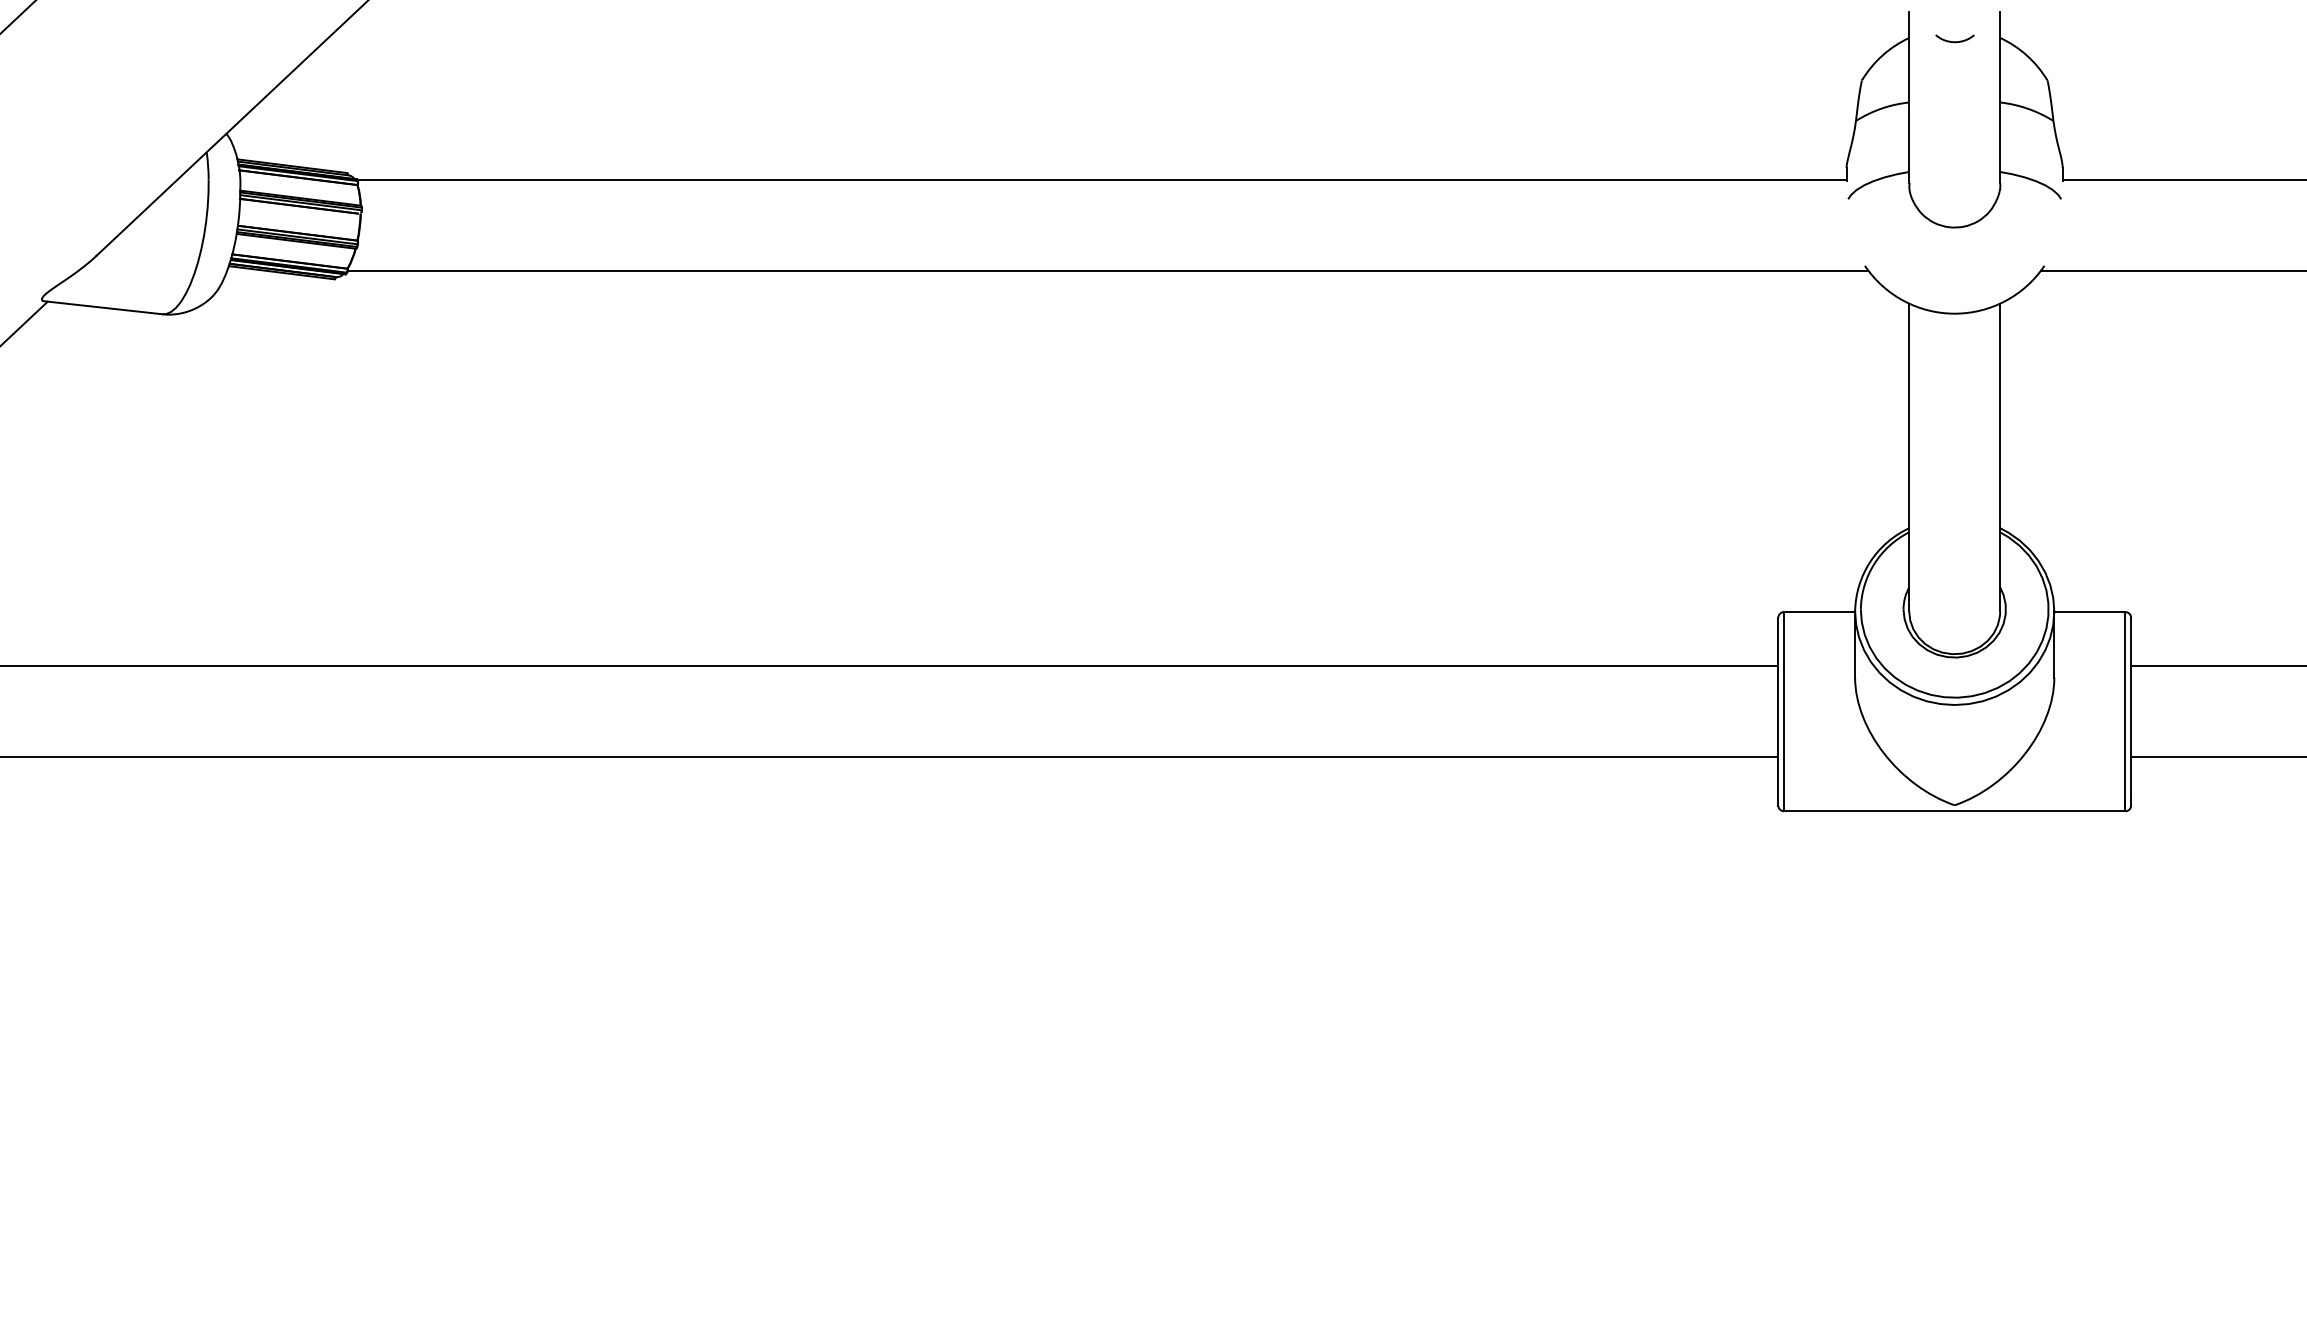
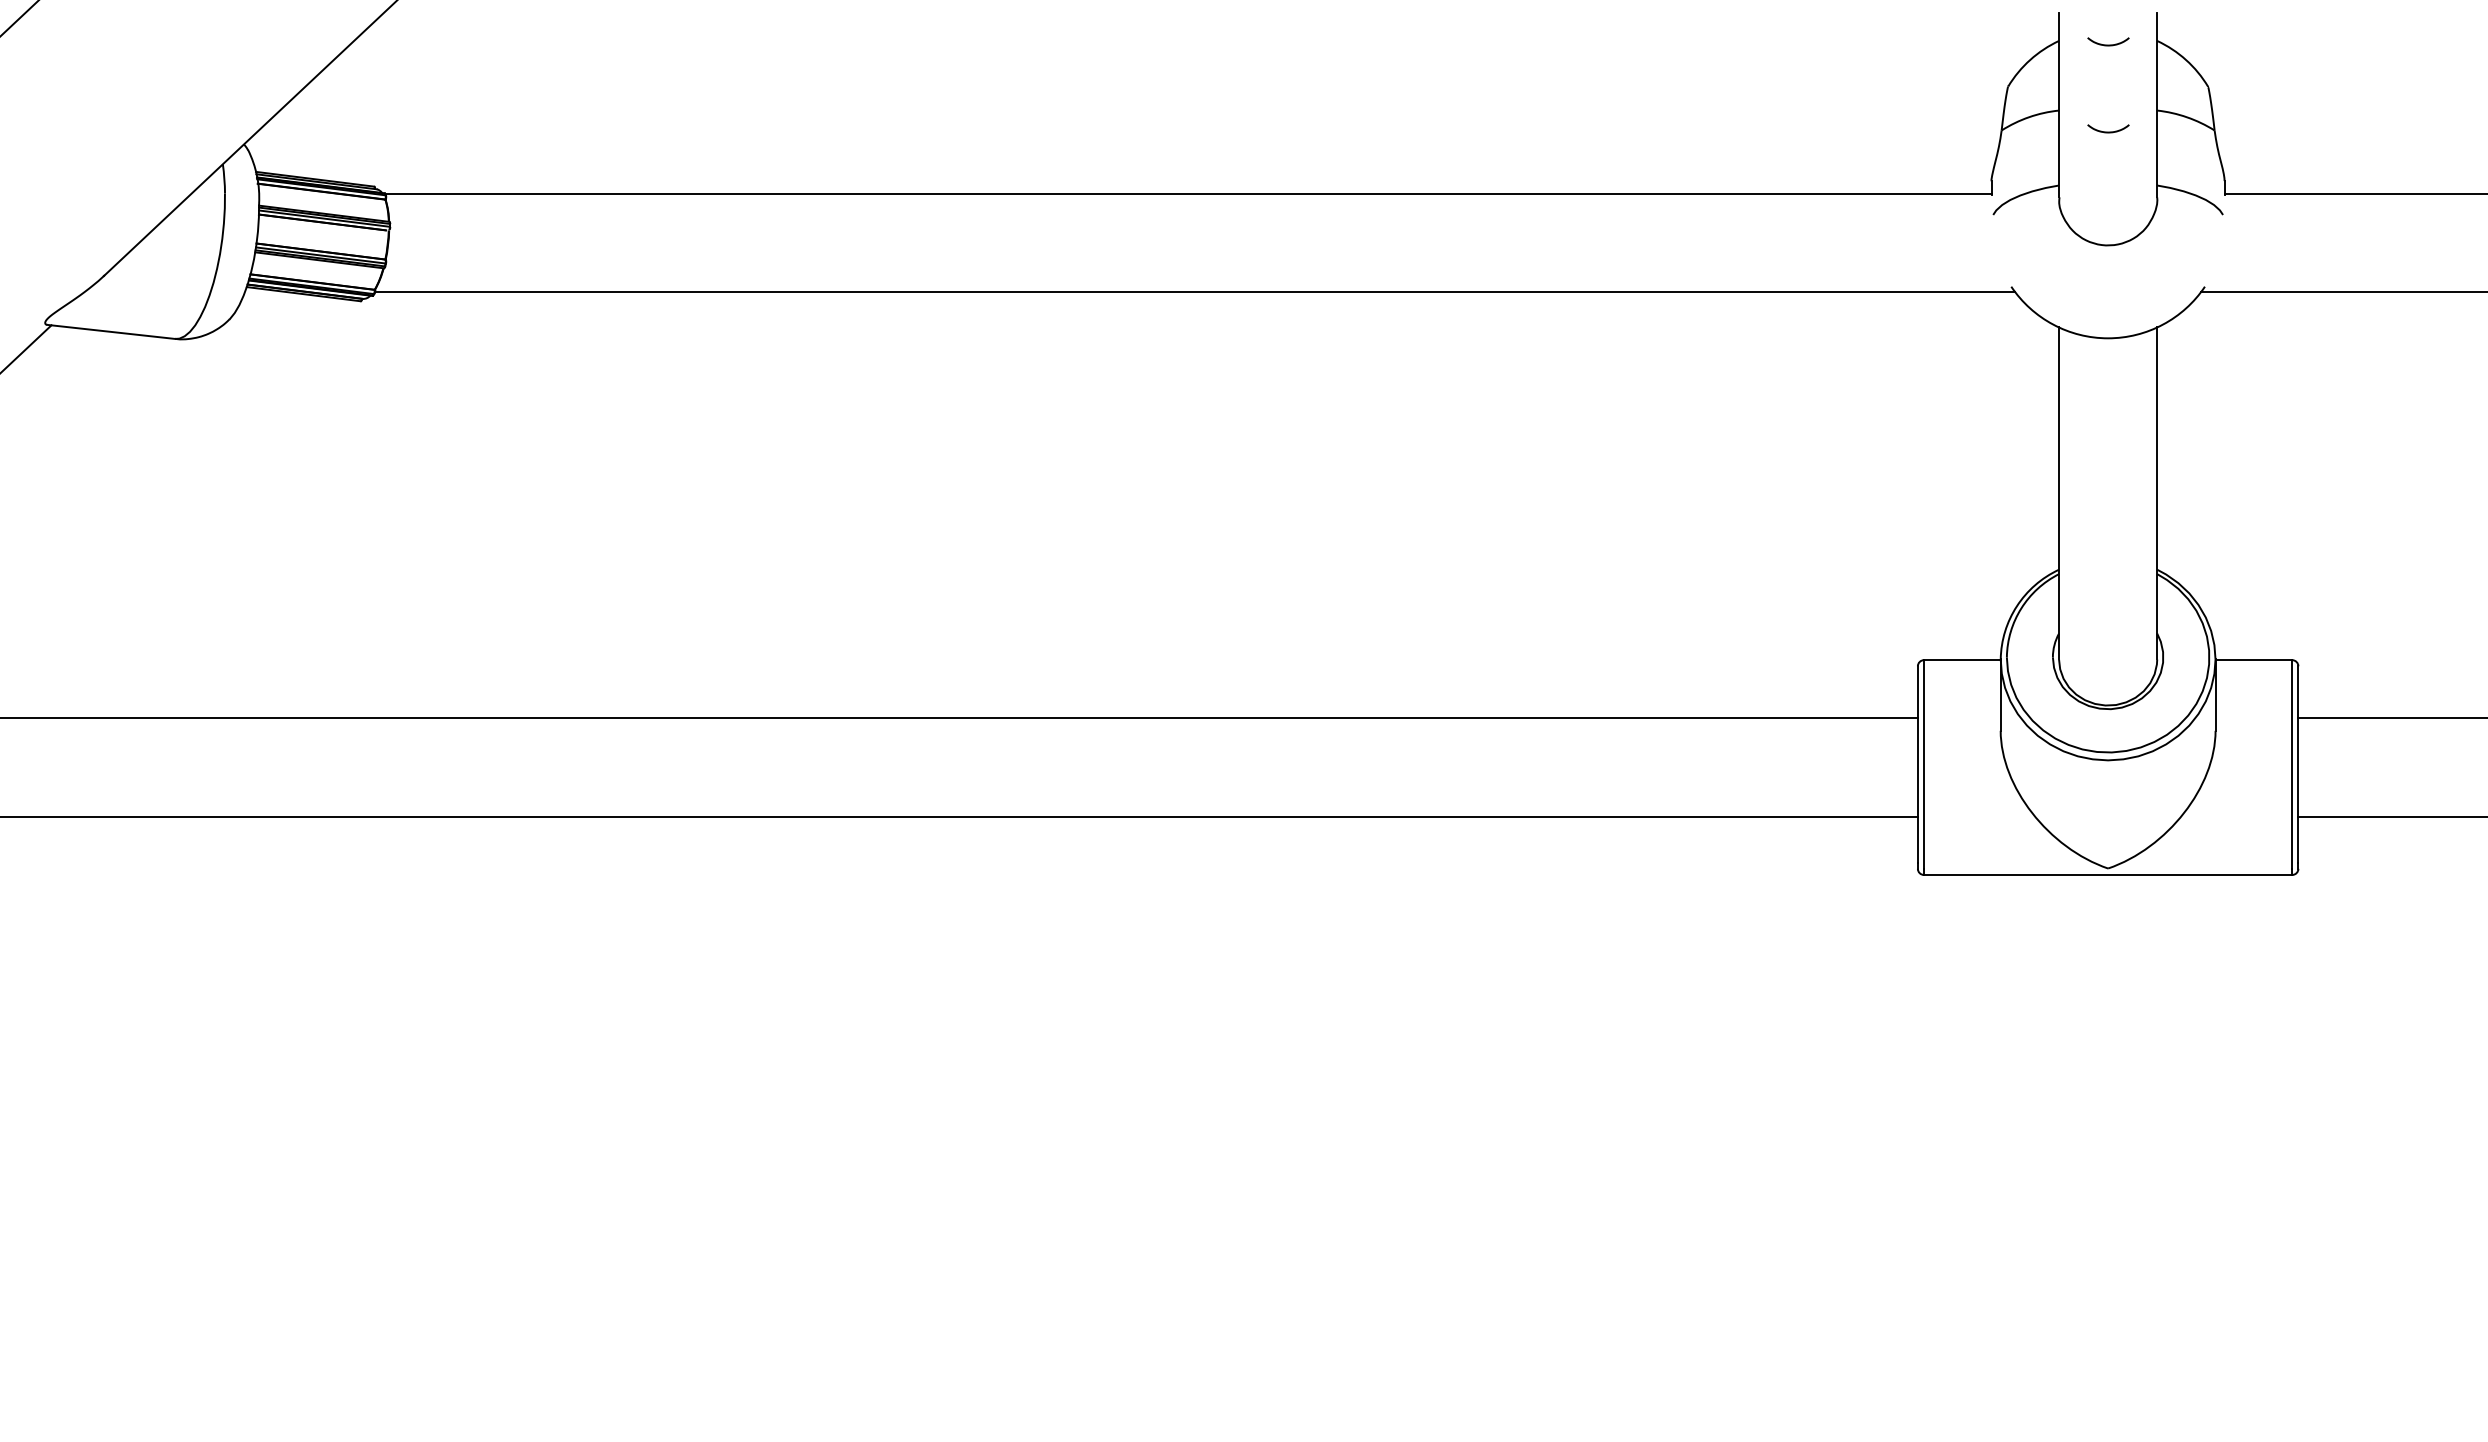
curve: (1955, 121) -> (2108, 131), added

